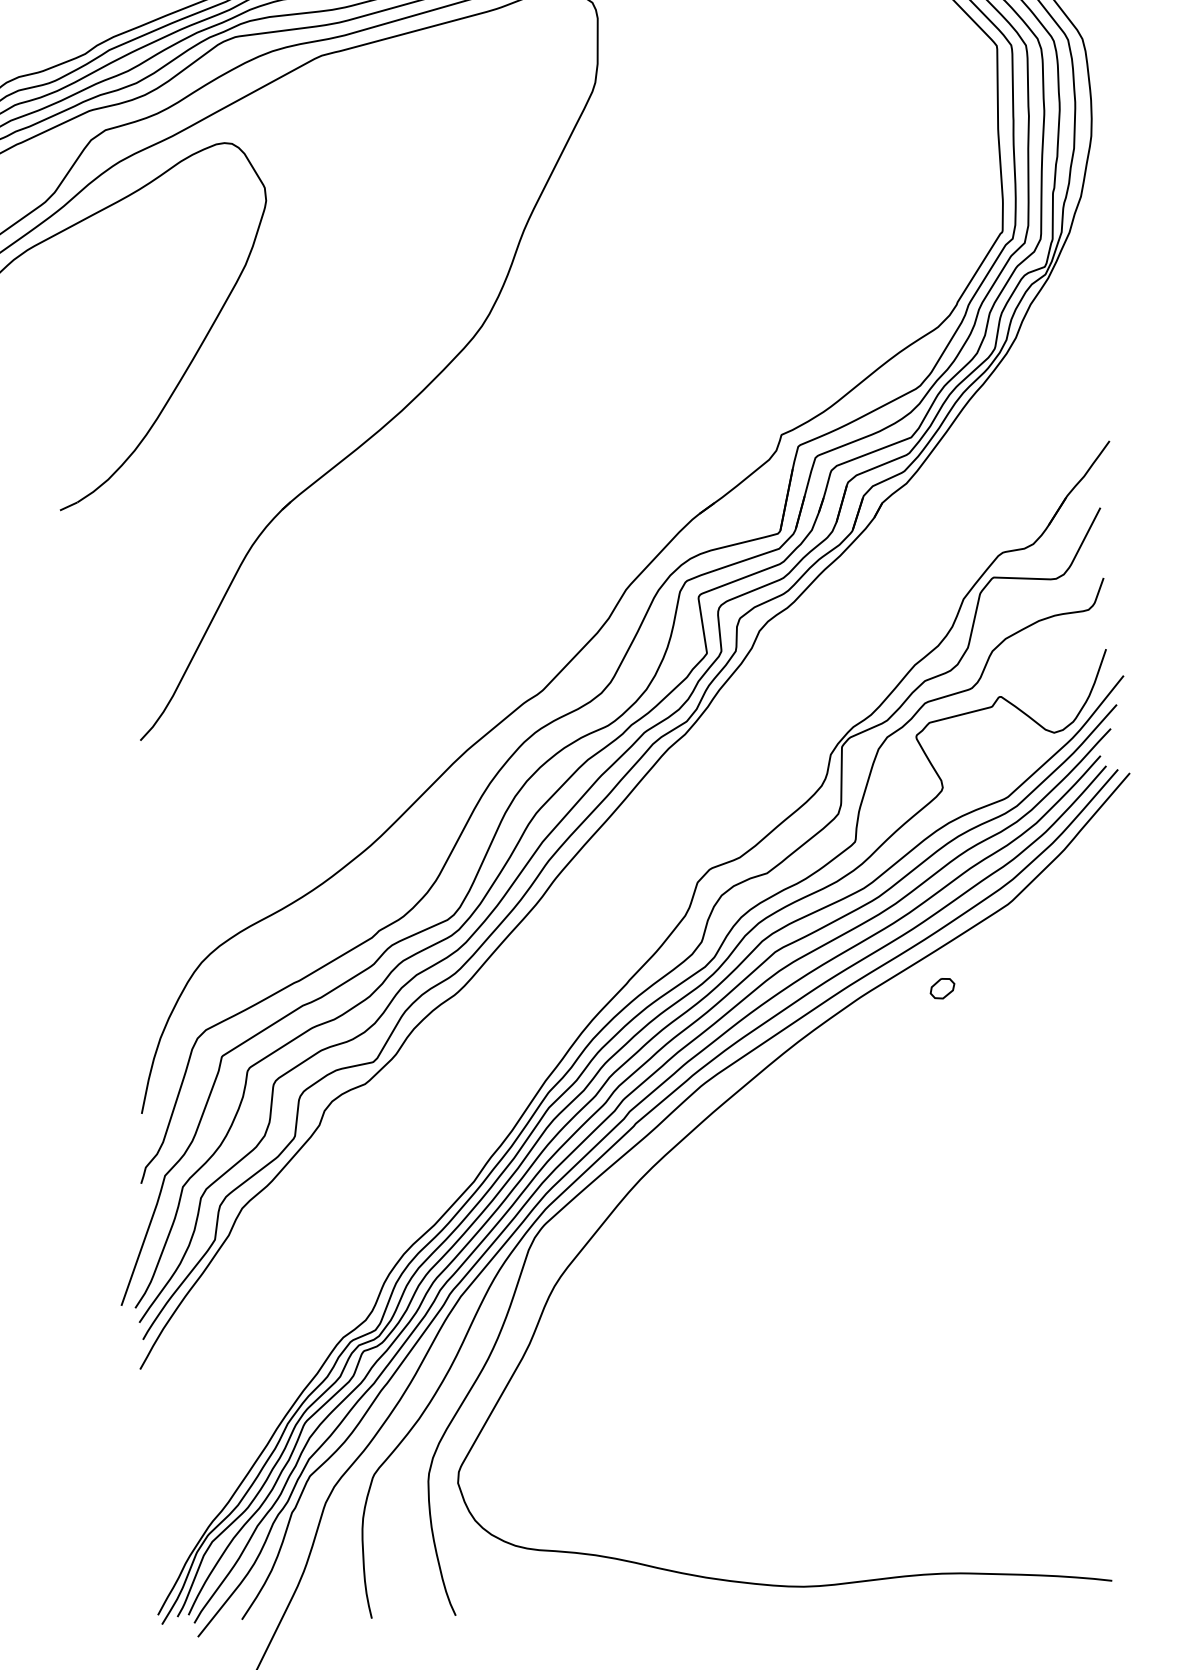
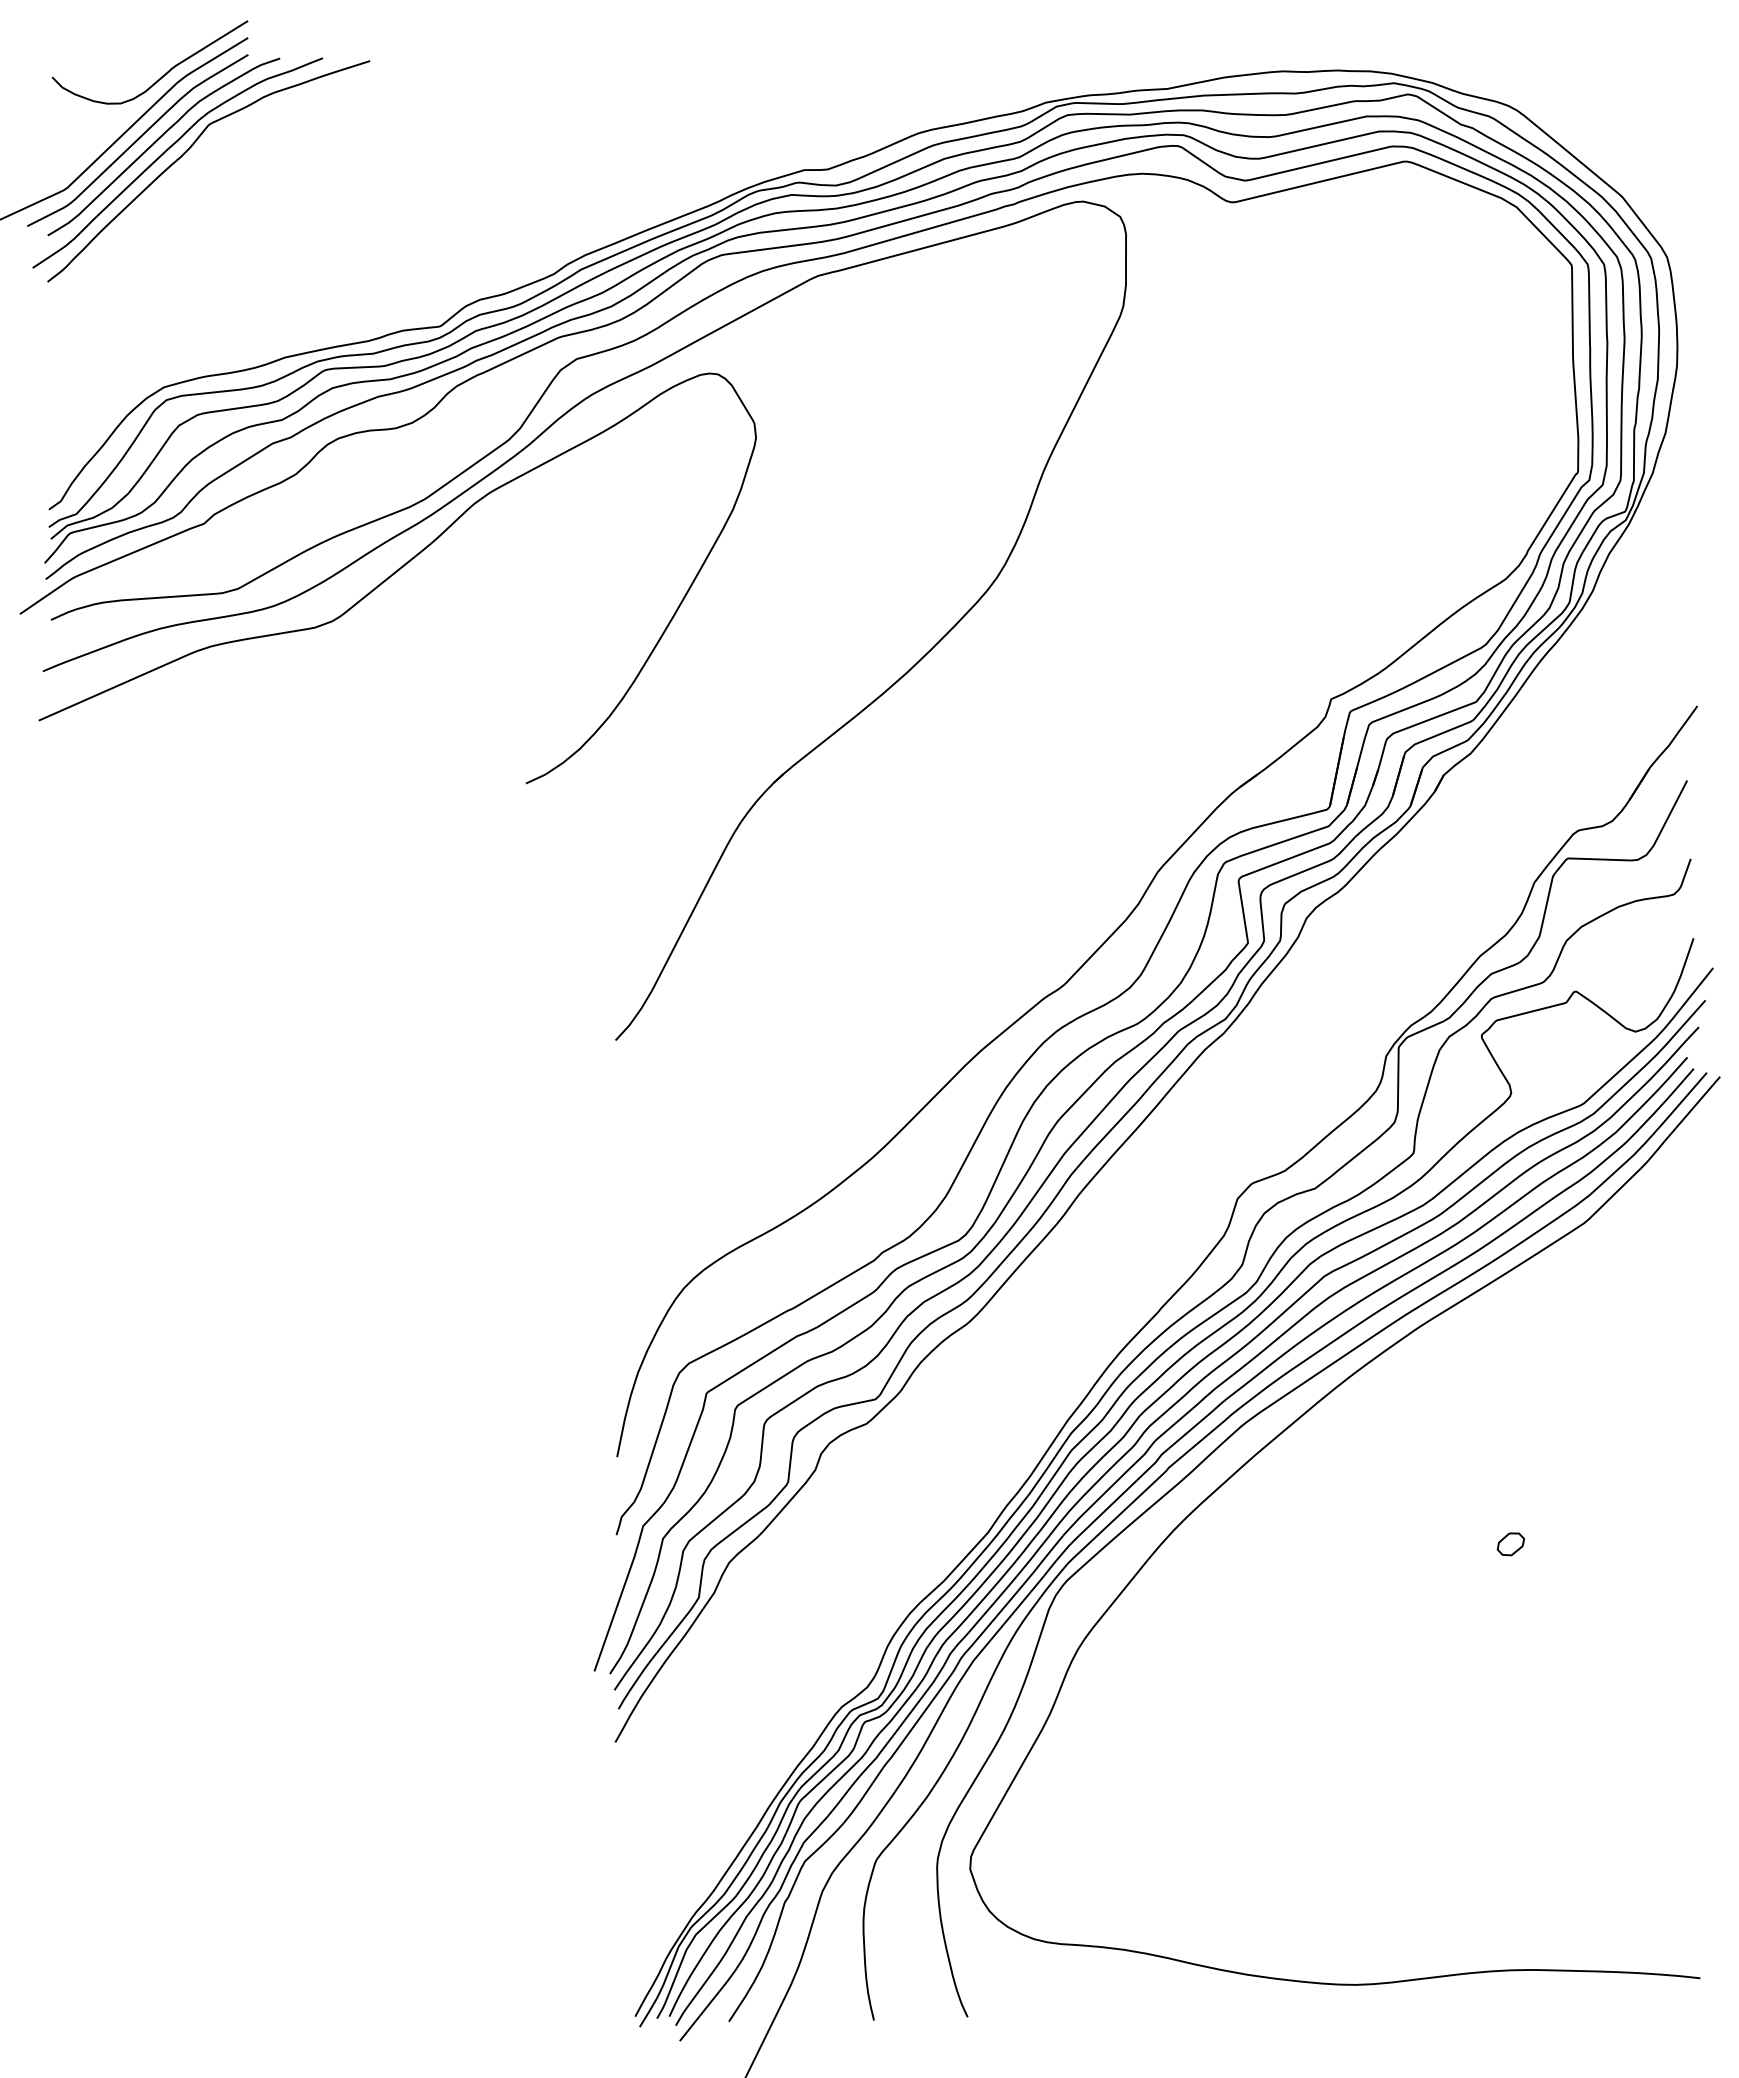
part: (942, 988) -> (1510, 1544), moved

